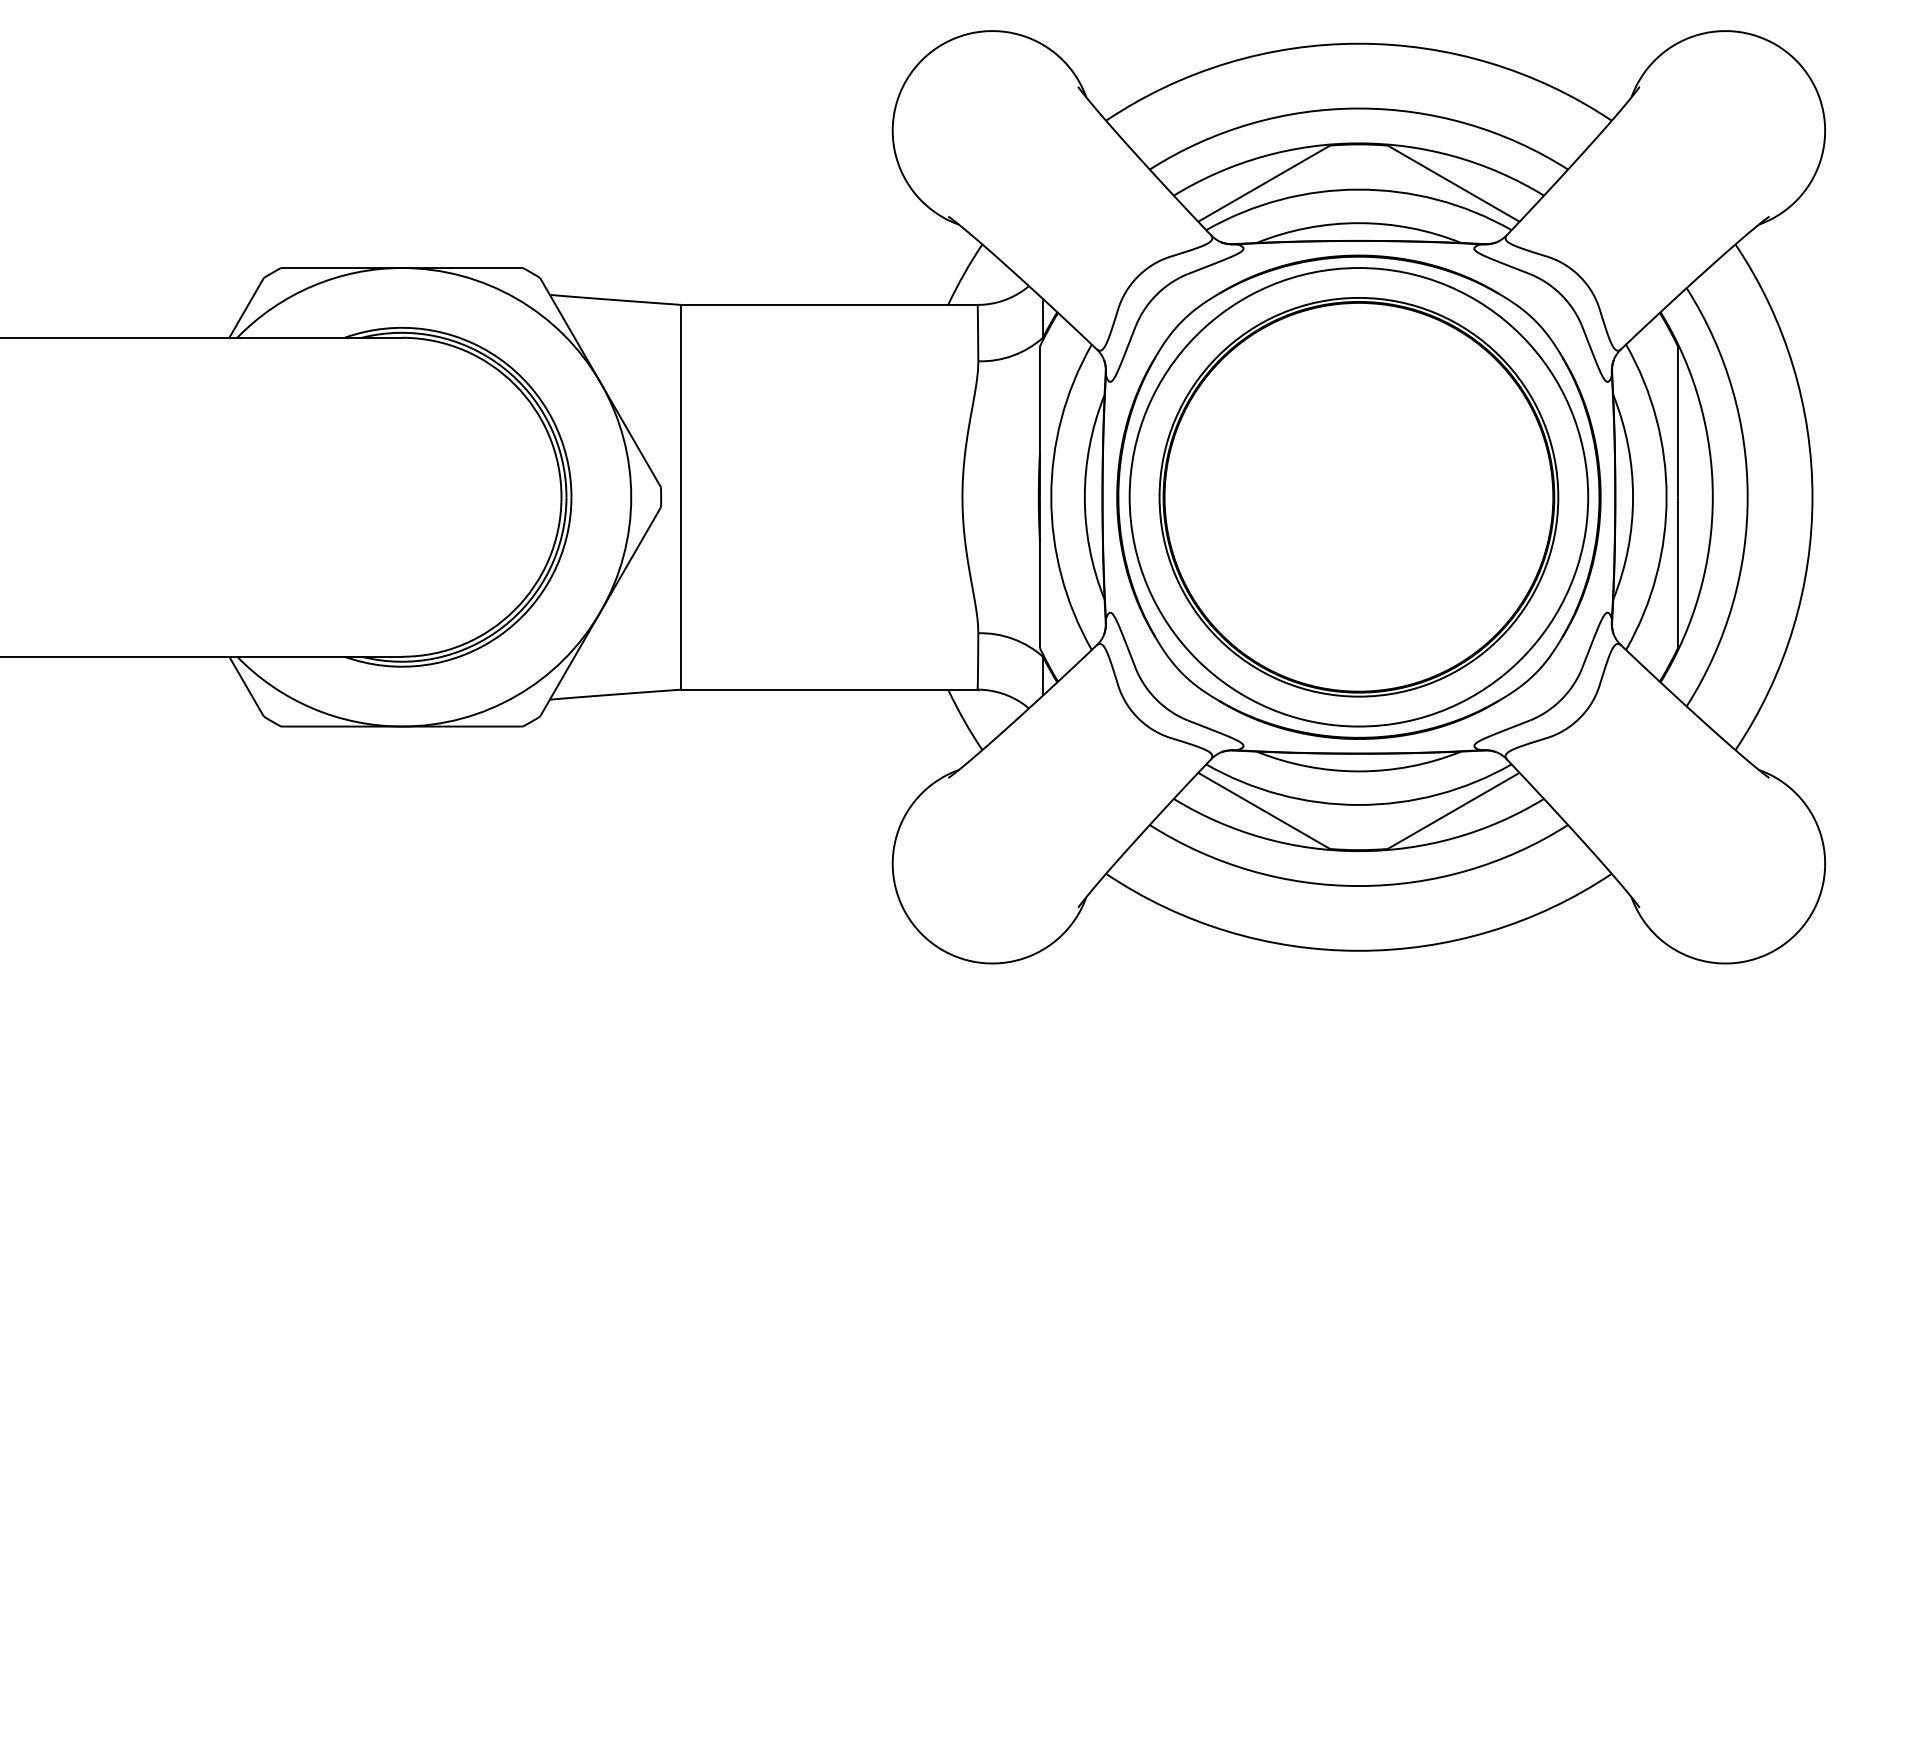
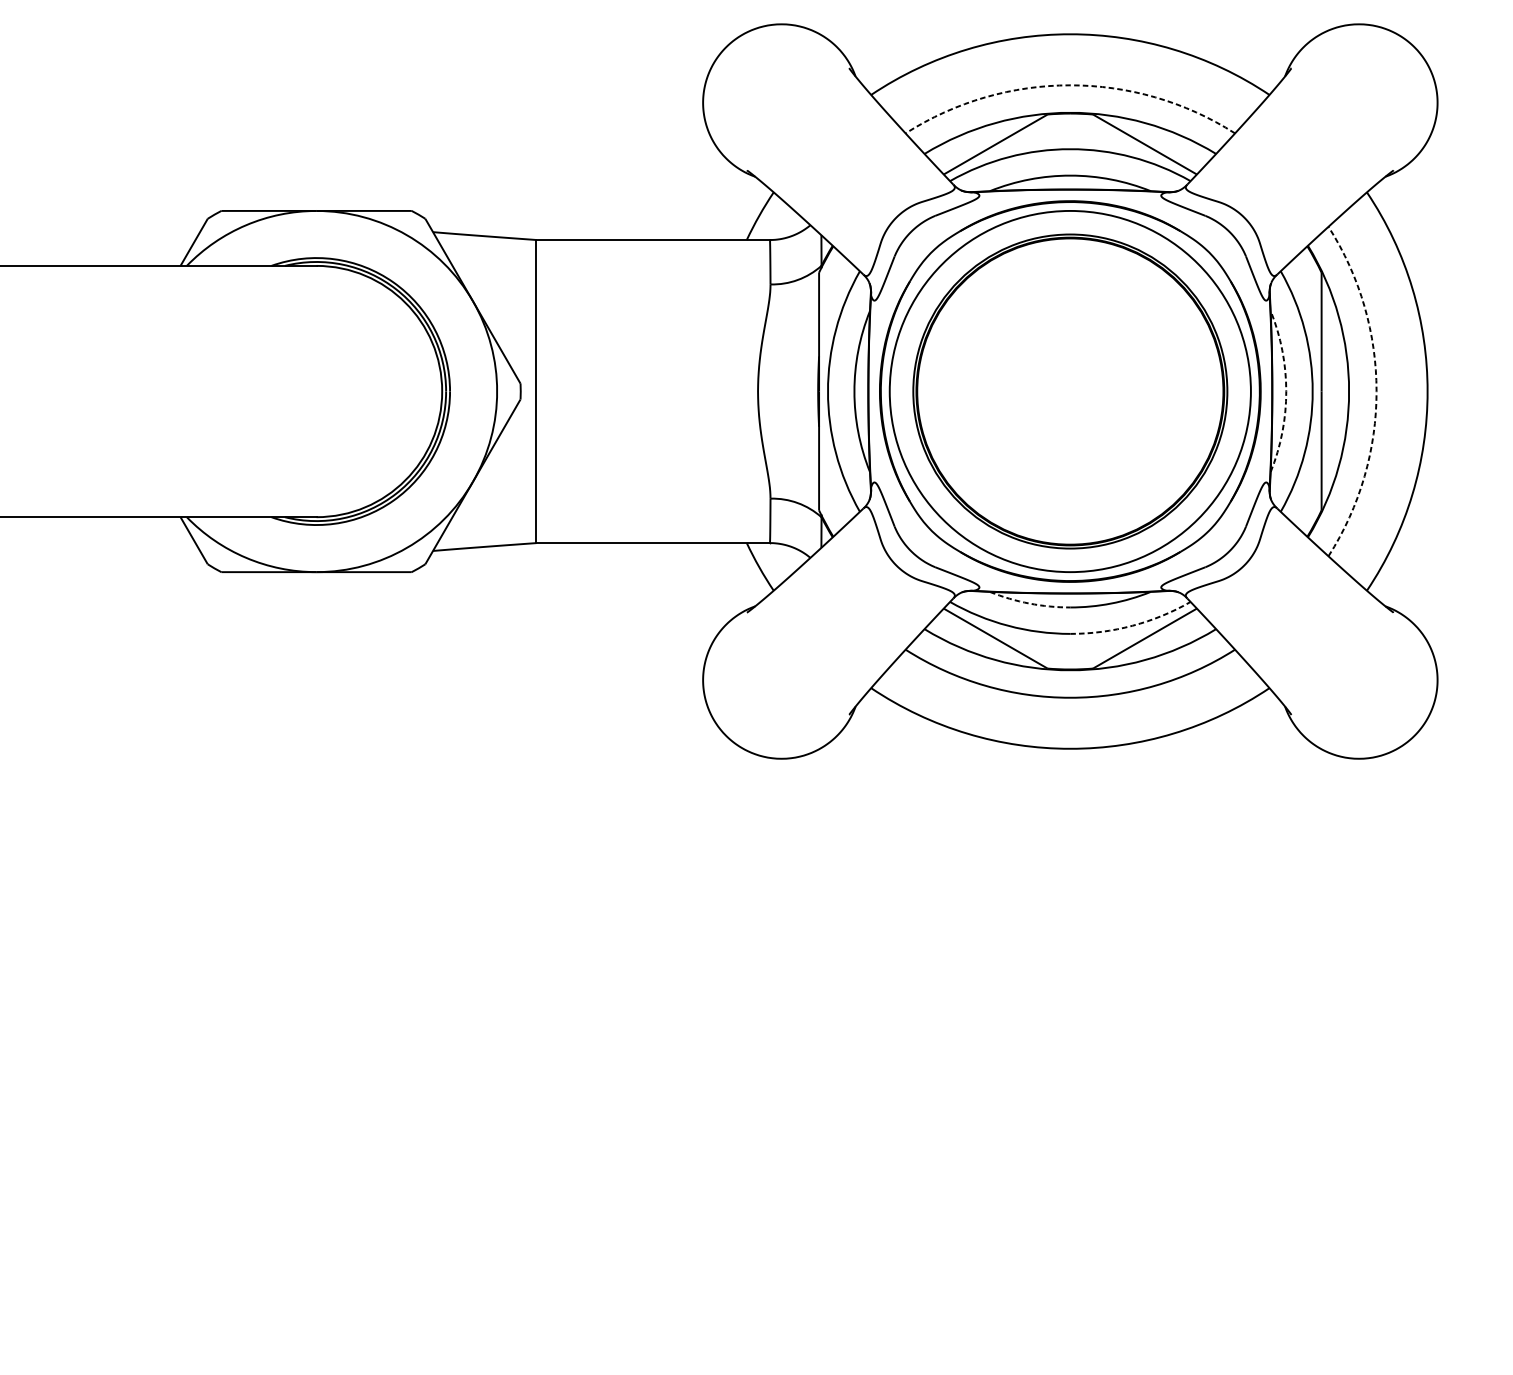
arc: (1358, 108) -> (1070, 85), solid -> dashed
arc: (1633, 497) -> (1286, 391), solid -> dashed
arc: (1747, 497) -> (1376, 391), solid -> dashed
arc: (1307, 766) -> (1029, 603), solid -> dashed
arc: (1437, 794) -> (1132, 625), solid -> dashed

